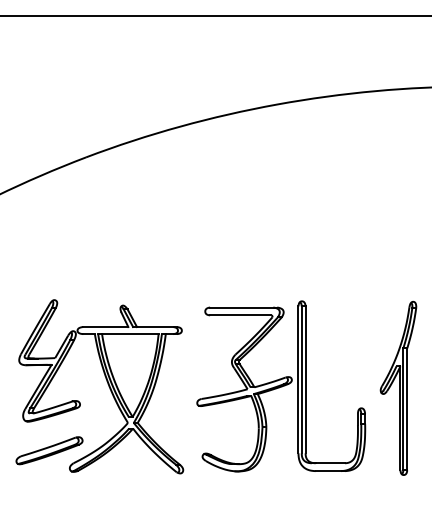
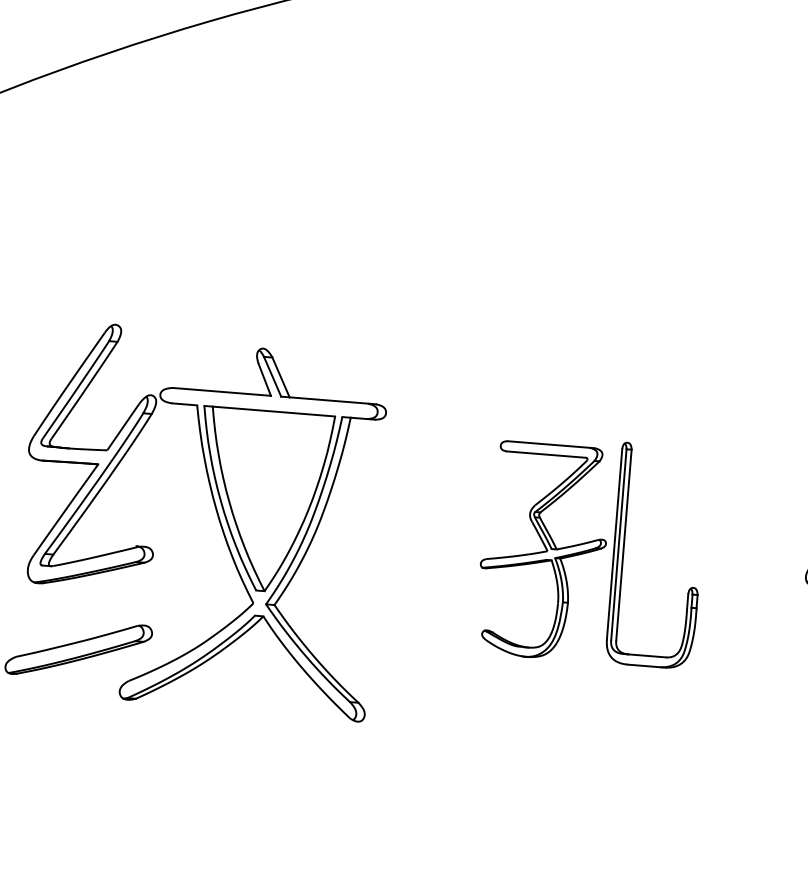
part: (281, 386) -> (591, 551), size x0.6

